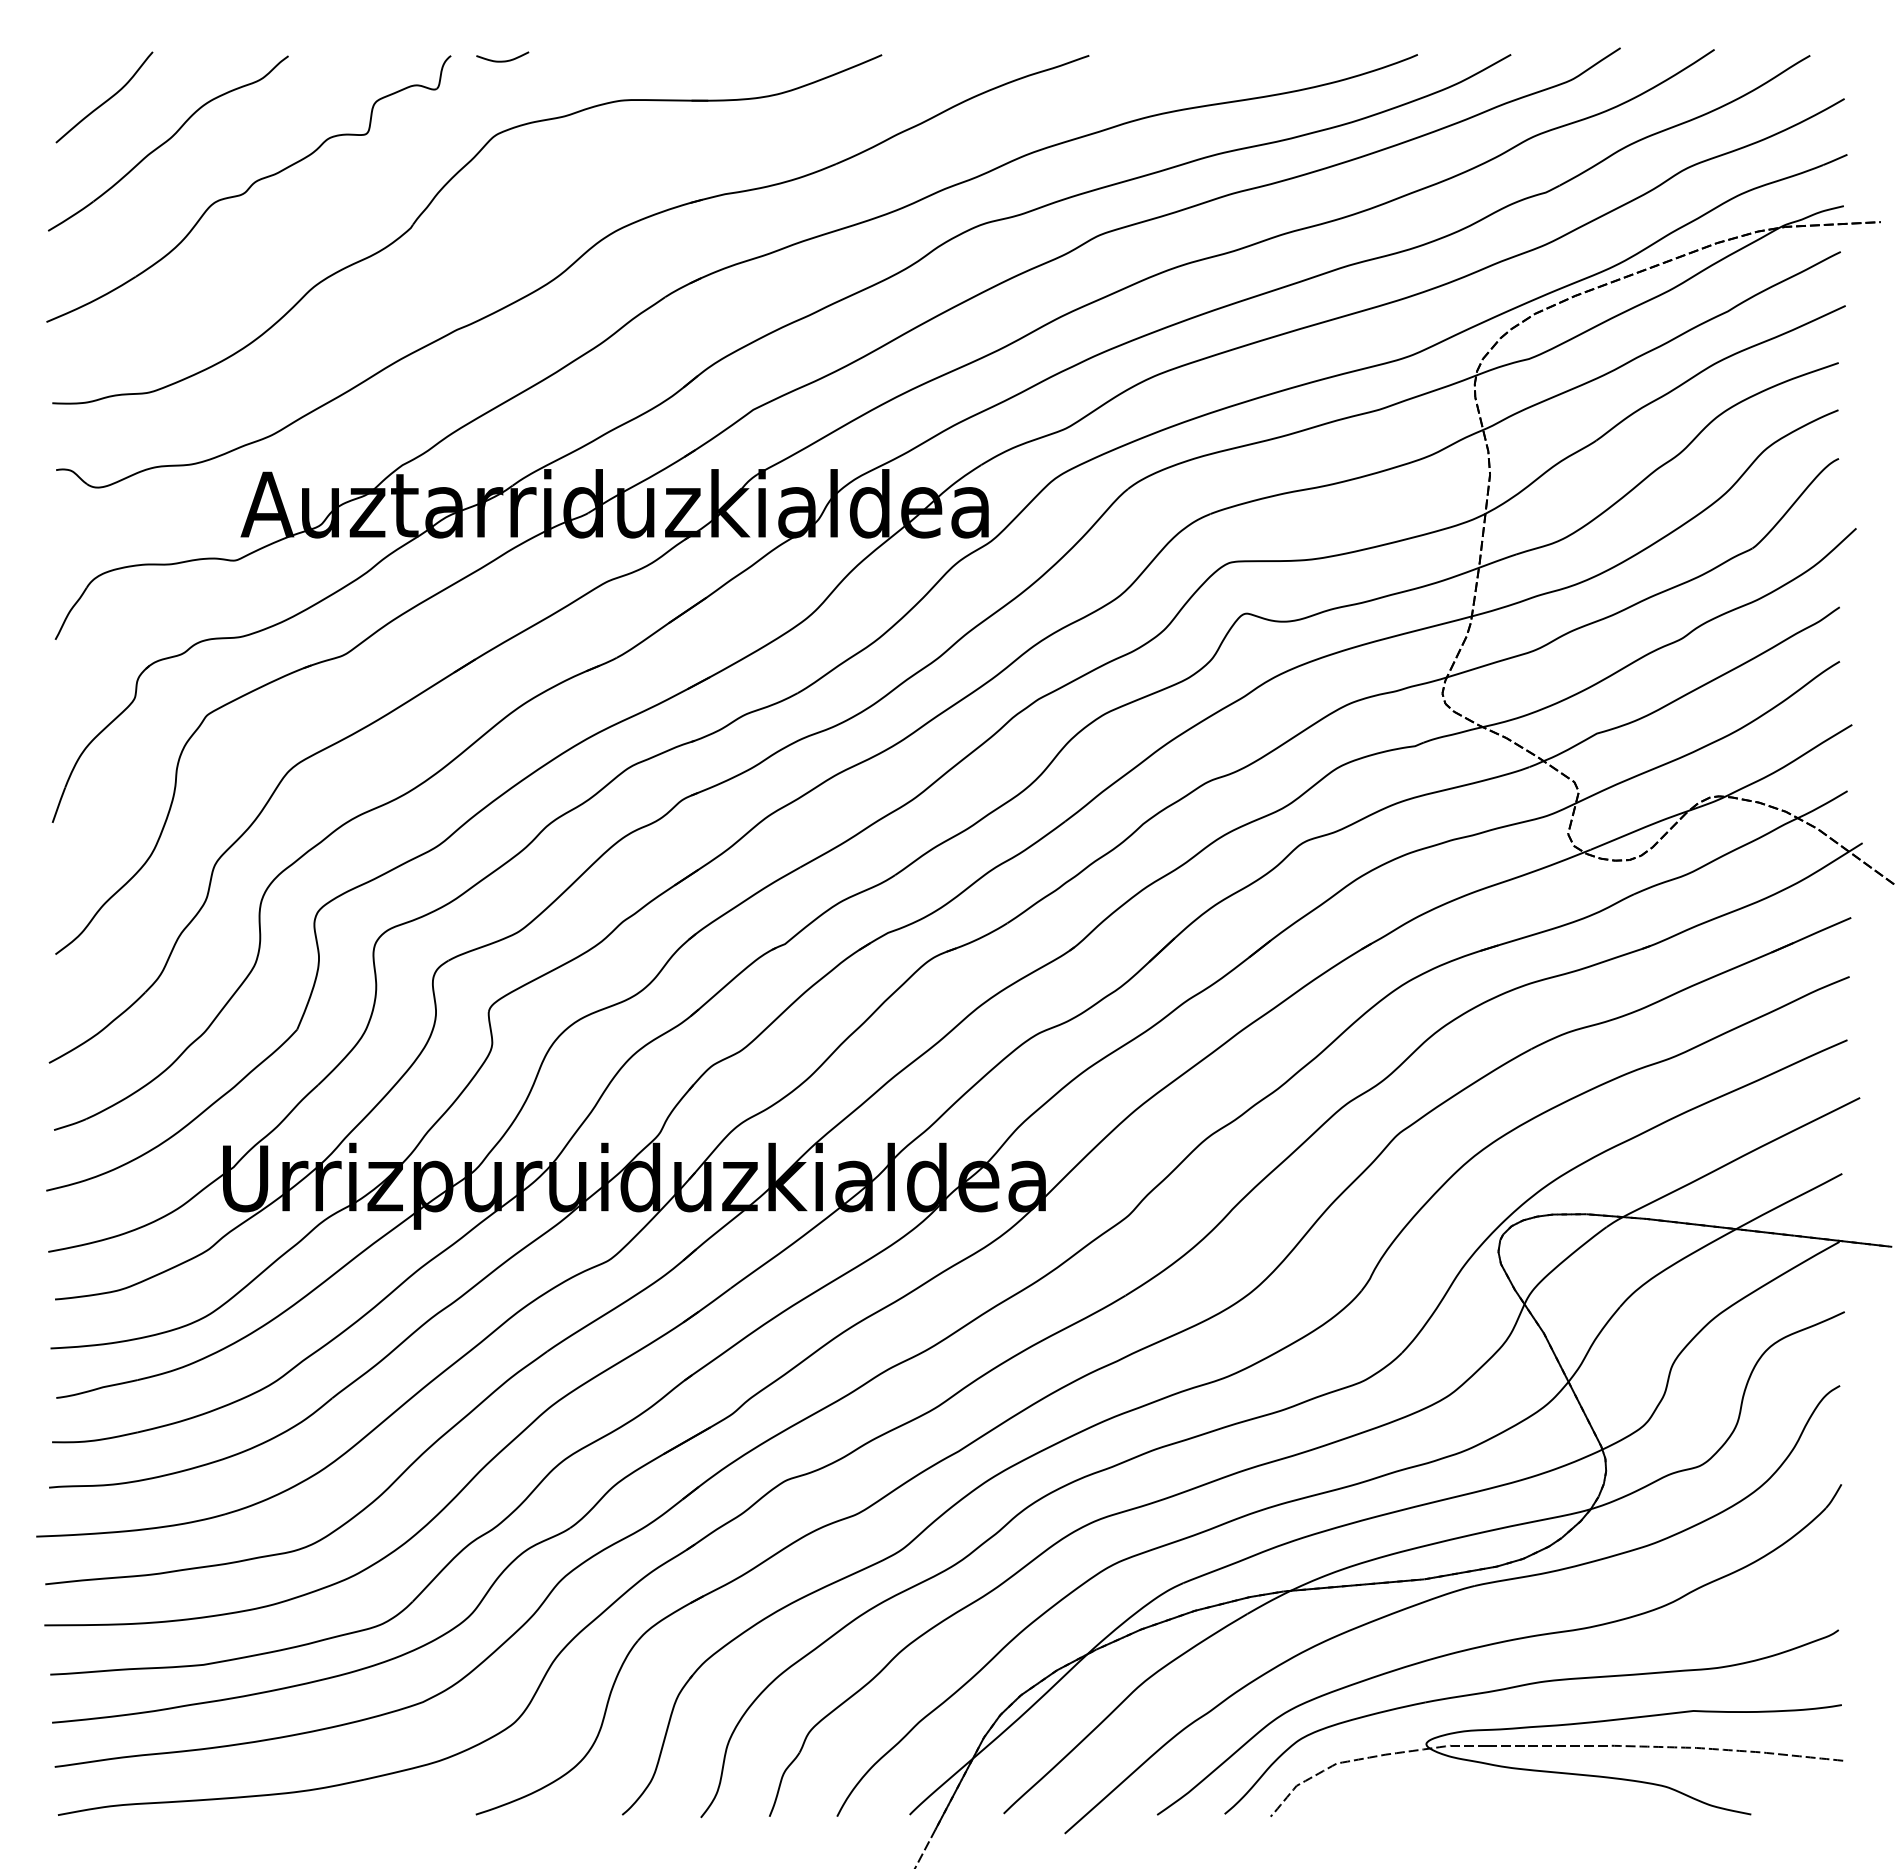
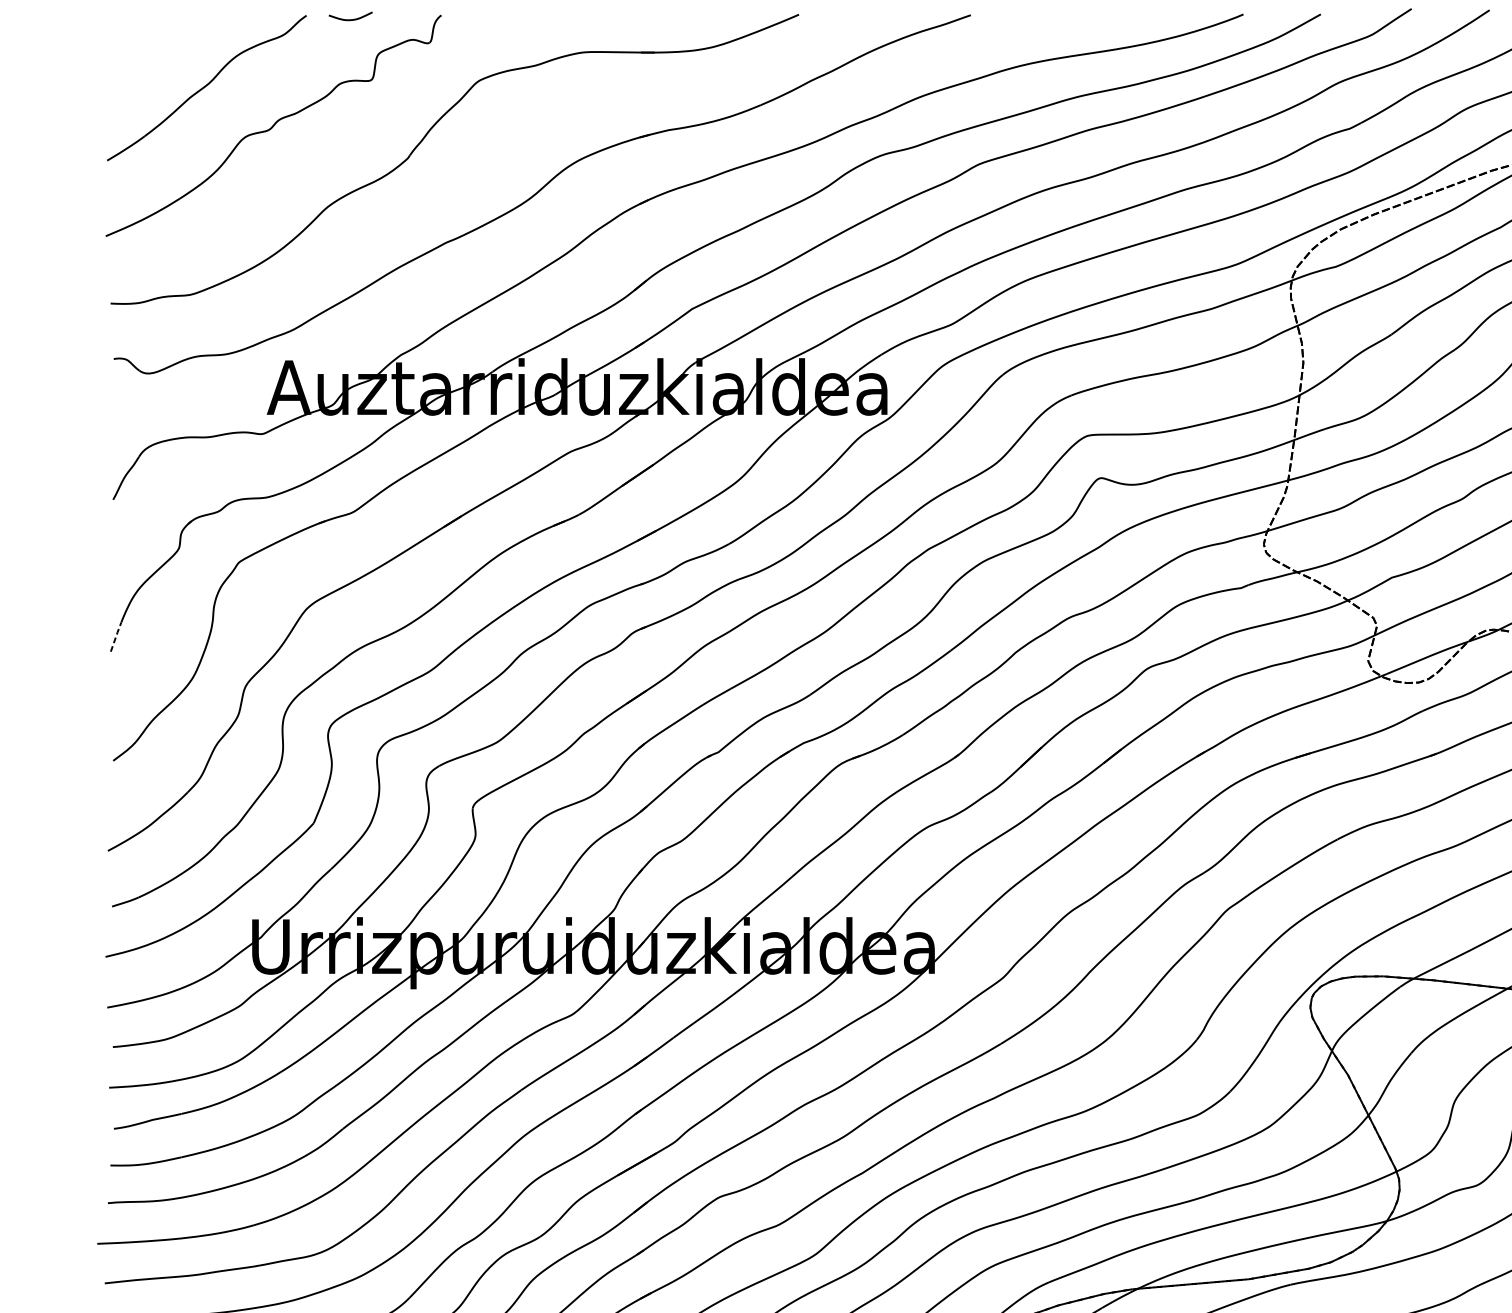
curve: (502, 60) -> (350, 19), moved
curve: (105, 100) -> (154, 52), removed
line: (59, 804) -> (116, 636), solid -> dashed

